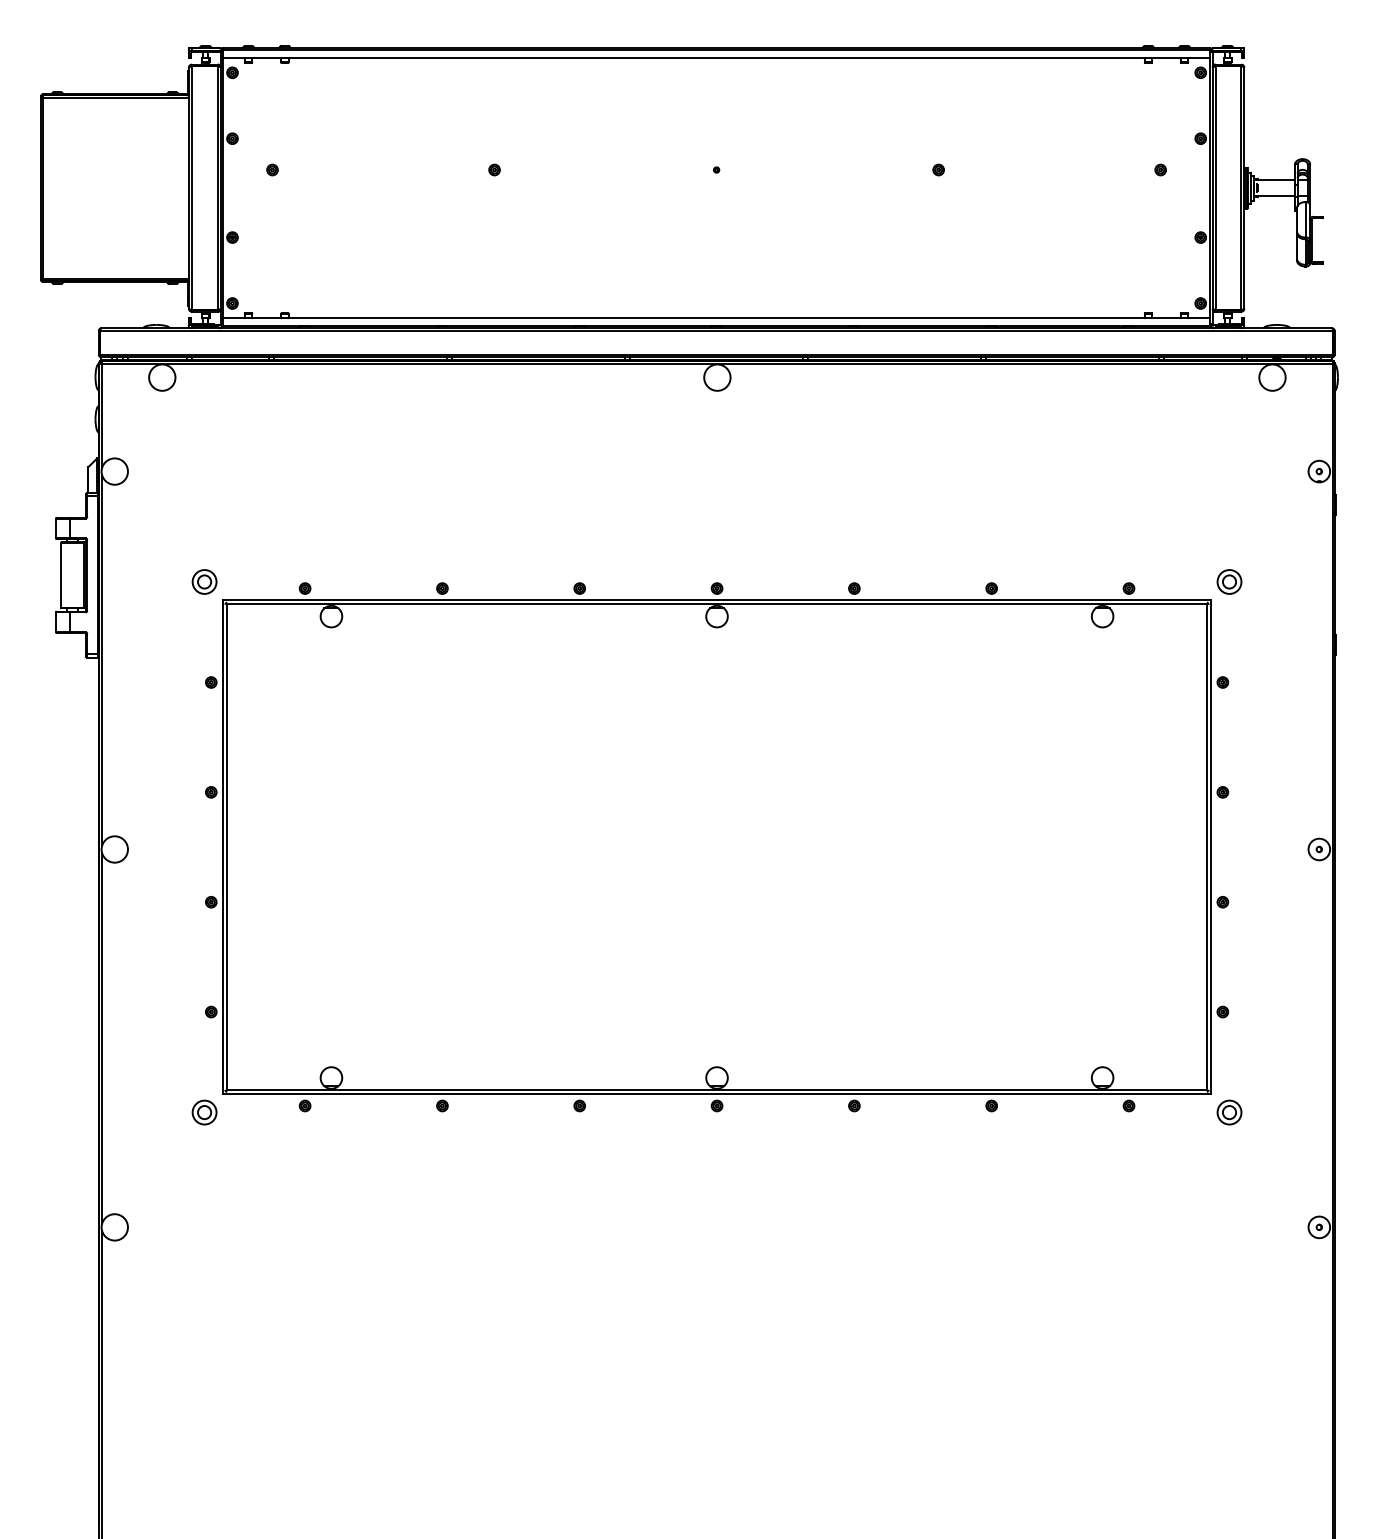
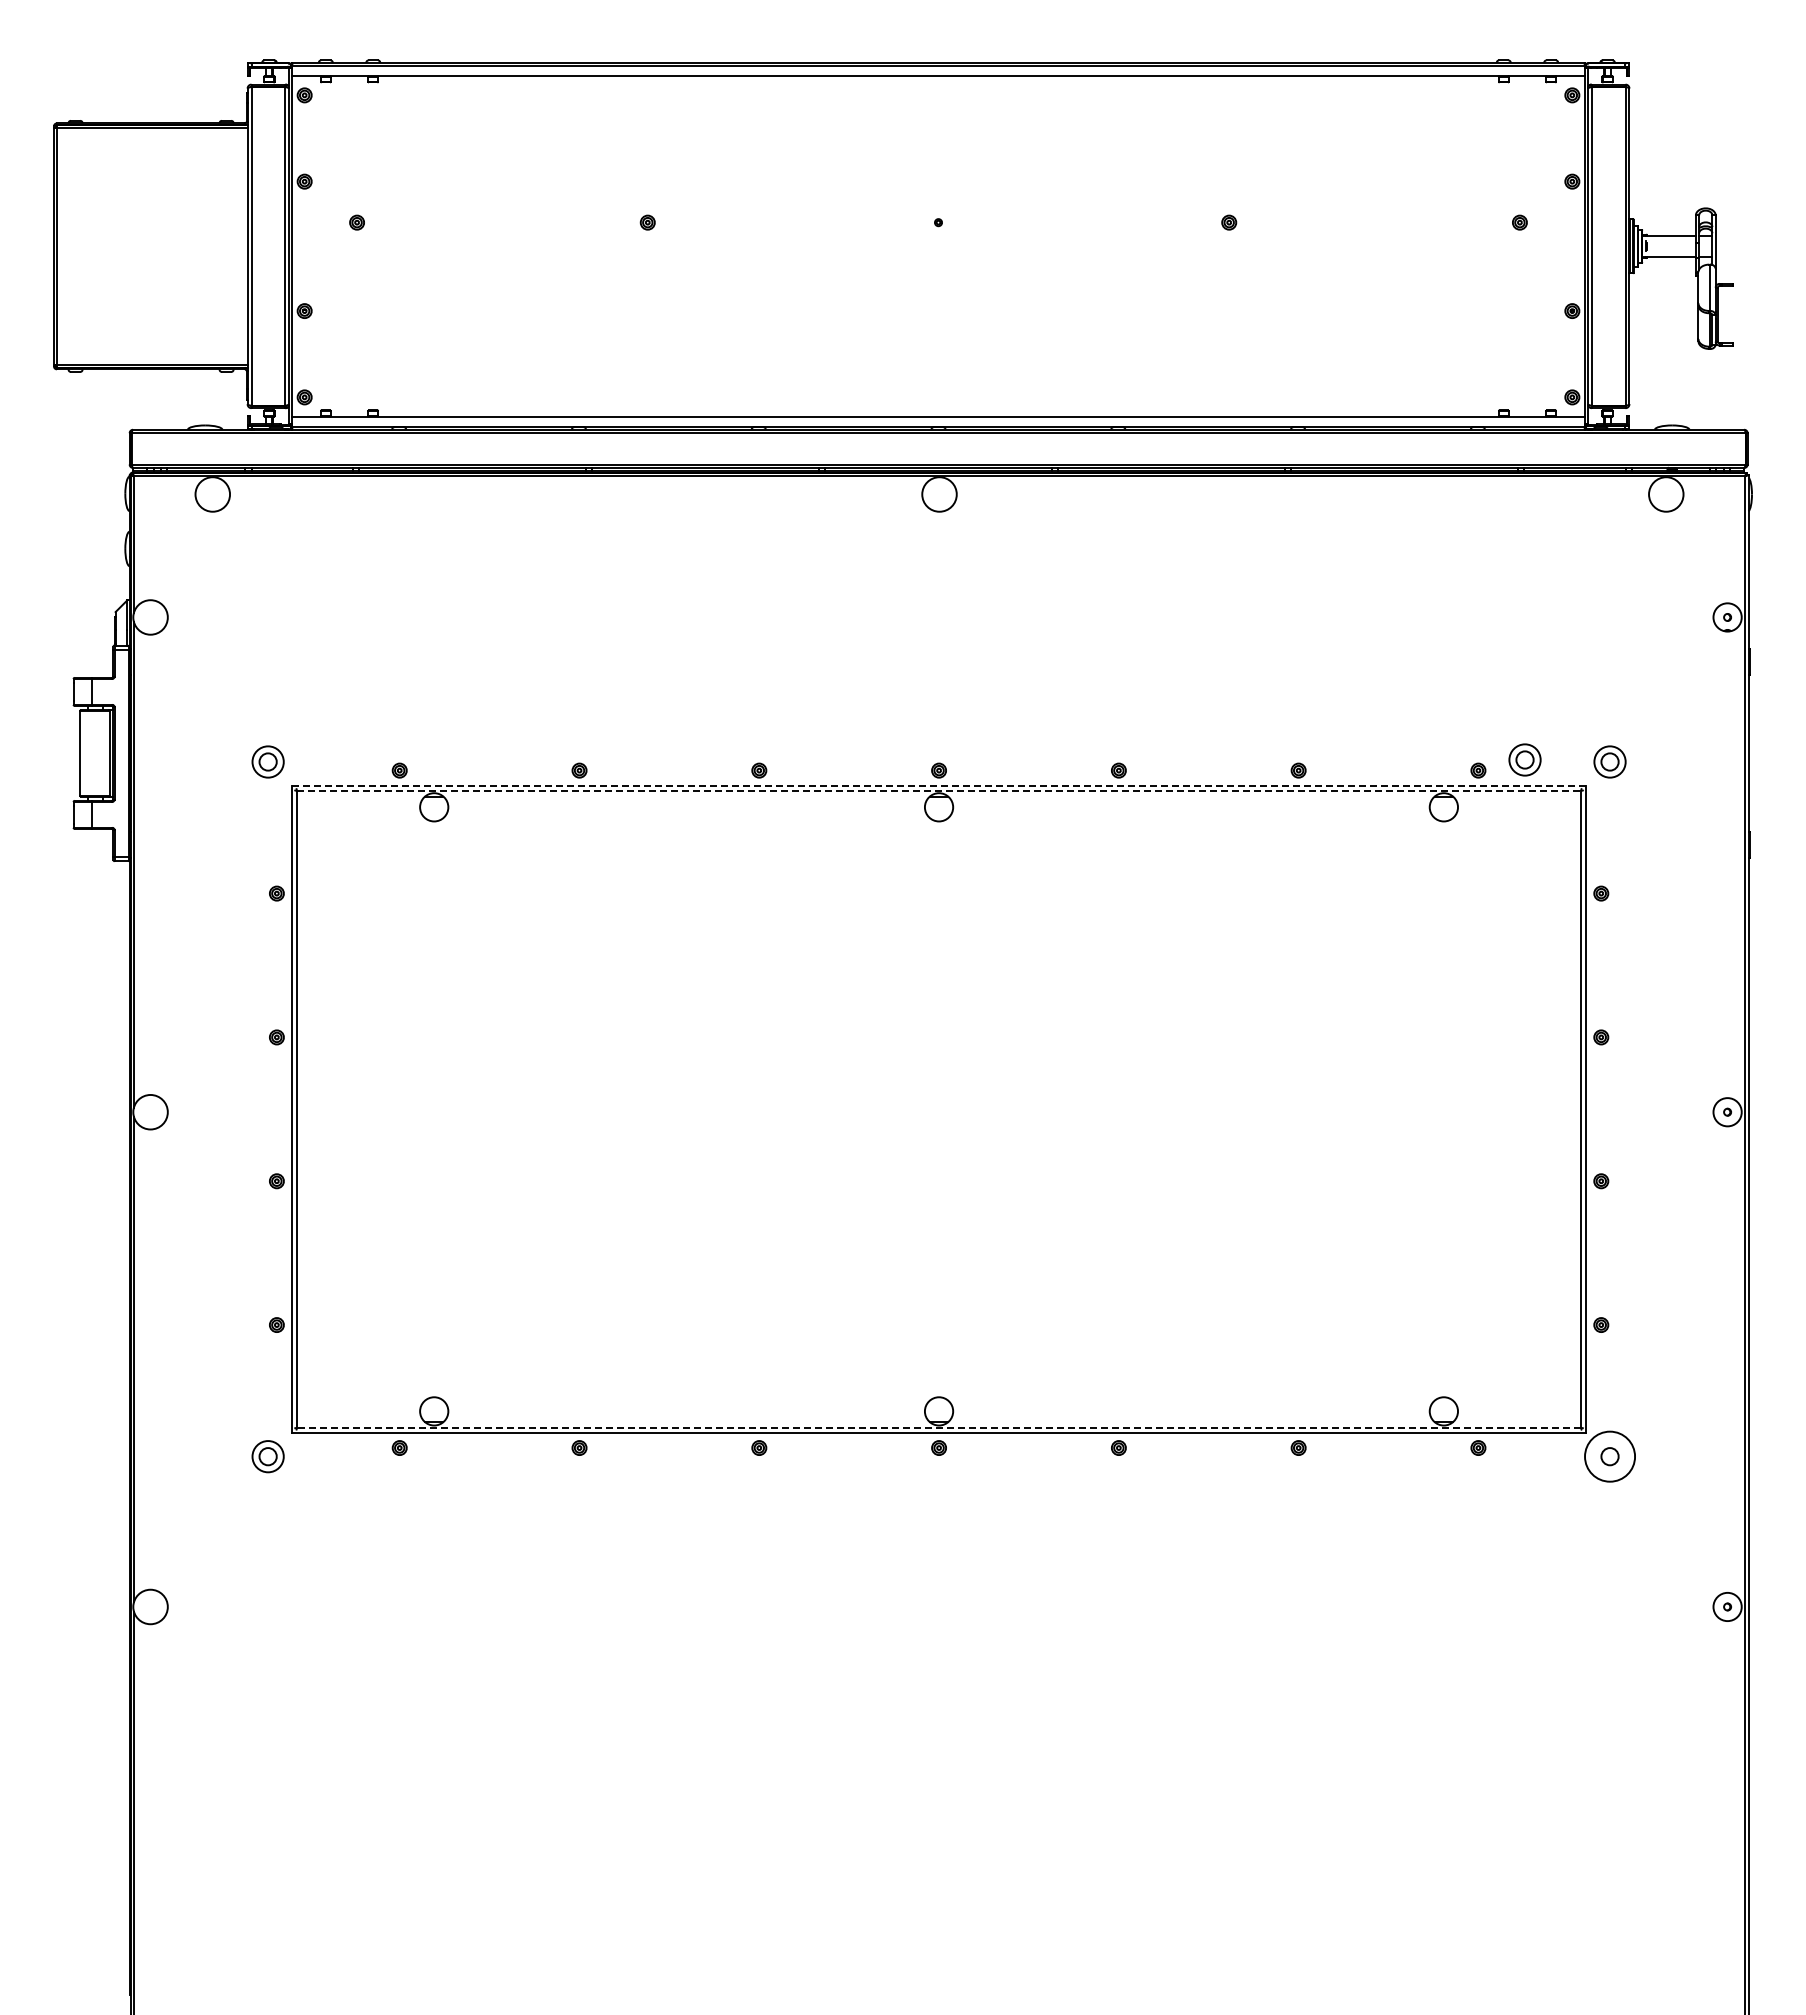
part: (1164, 580) -> (1524, 759), added
line: (716, 599) -> (938, 785), solid -> dashed
line: (717, 604) -> (939, 791), solid -> dashed
line: (717, 1090) -> (939, 1427), solid -> dashed
circle: (1229, 1112) -> (1609, 1456), size x1.6

